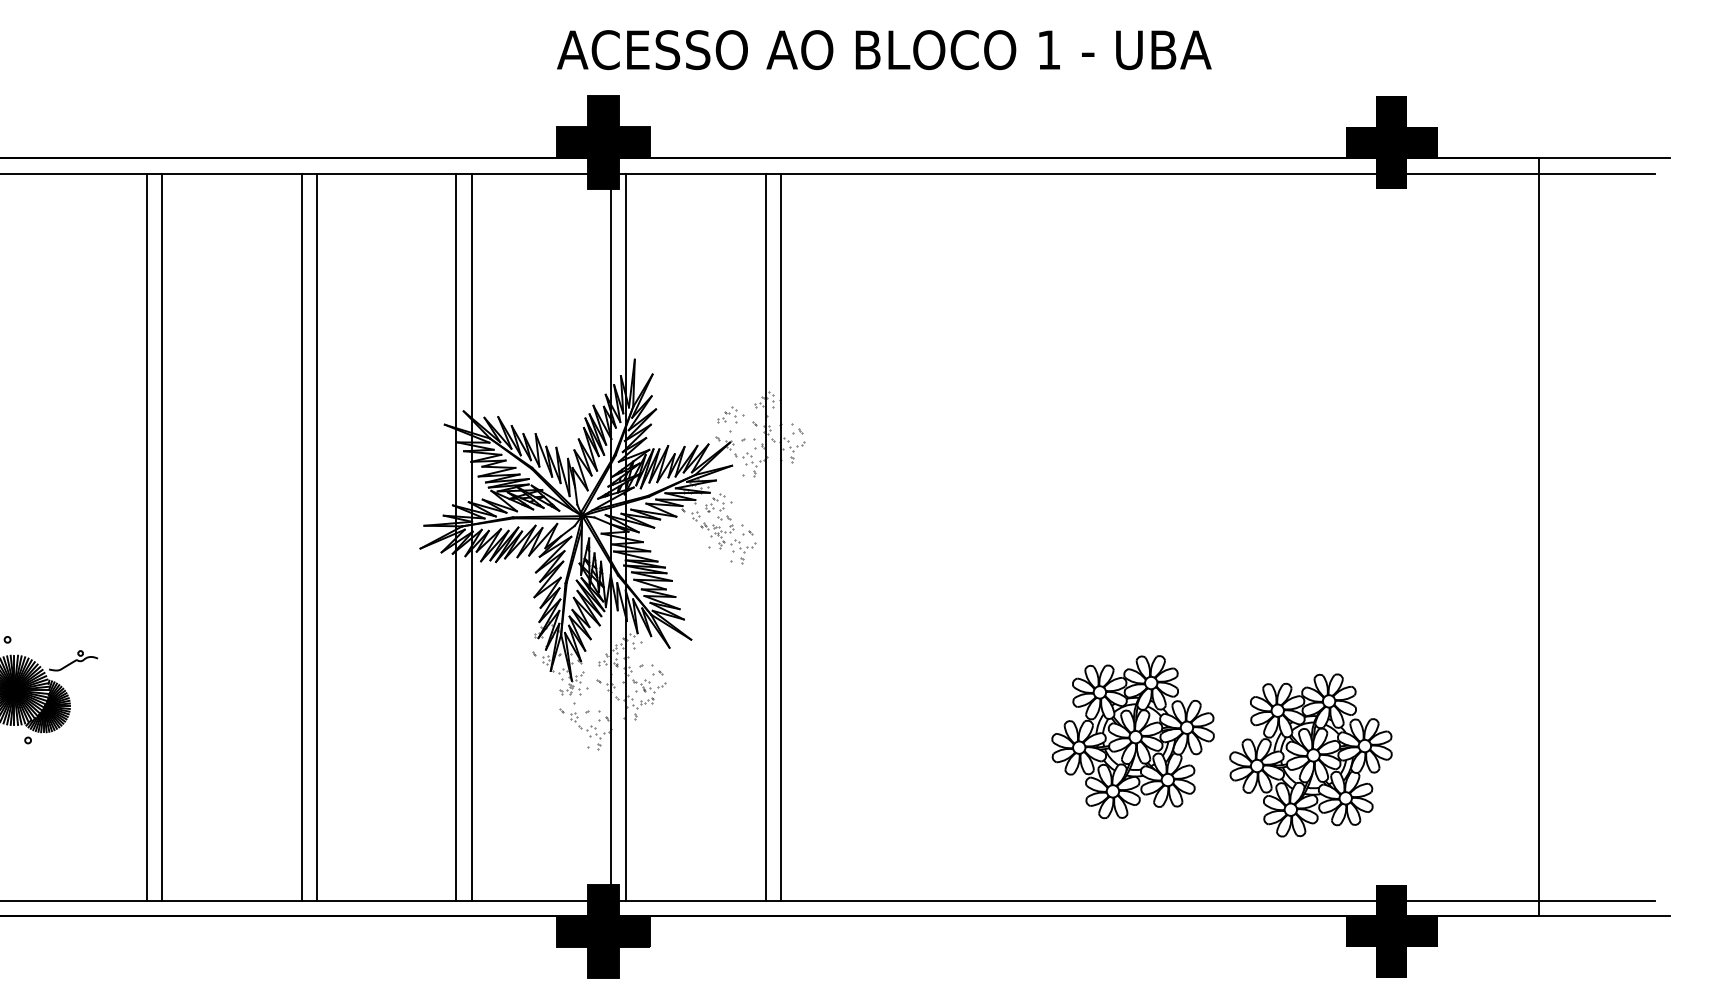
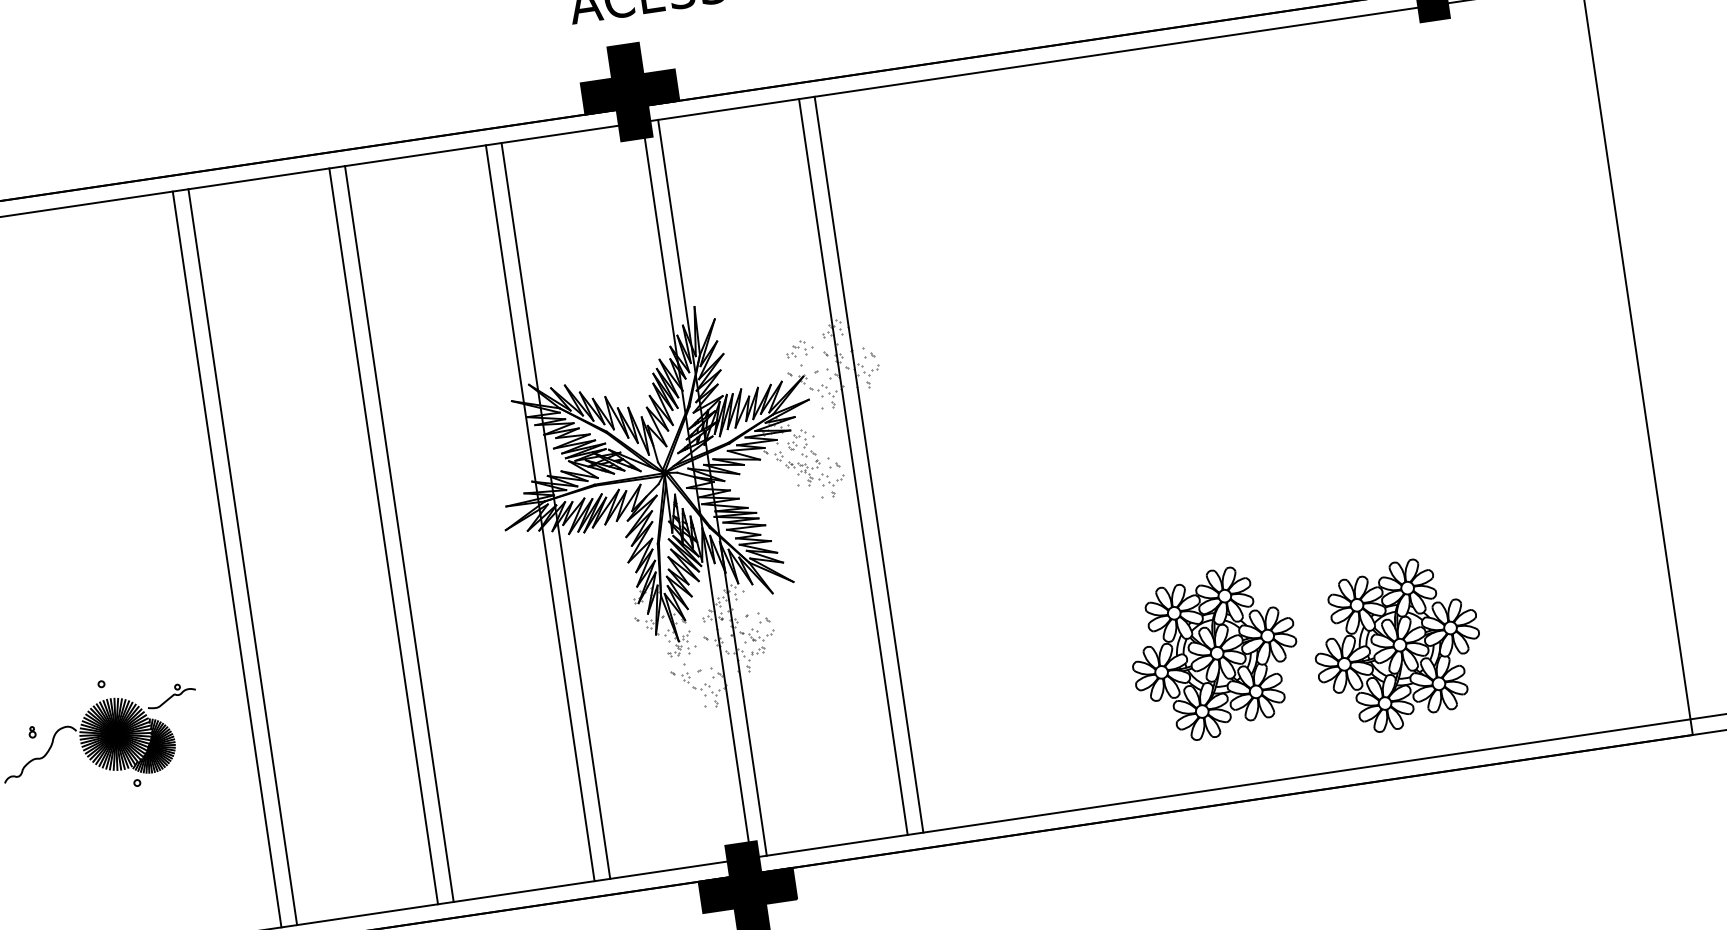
part: (1213, 740) -> (1296, 645), moved
fill: (1391, 931) -> (1545, 772), removed

